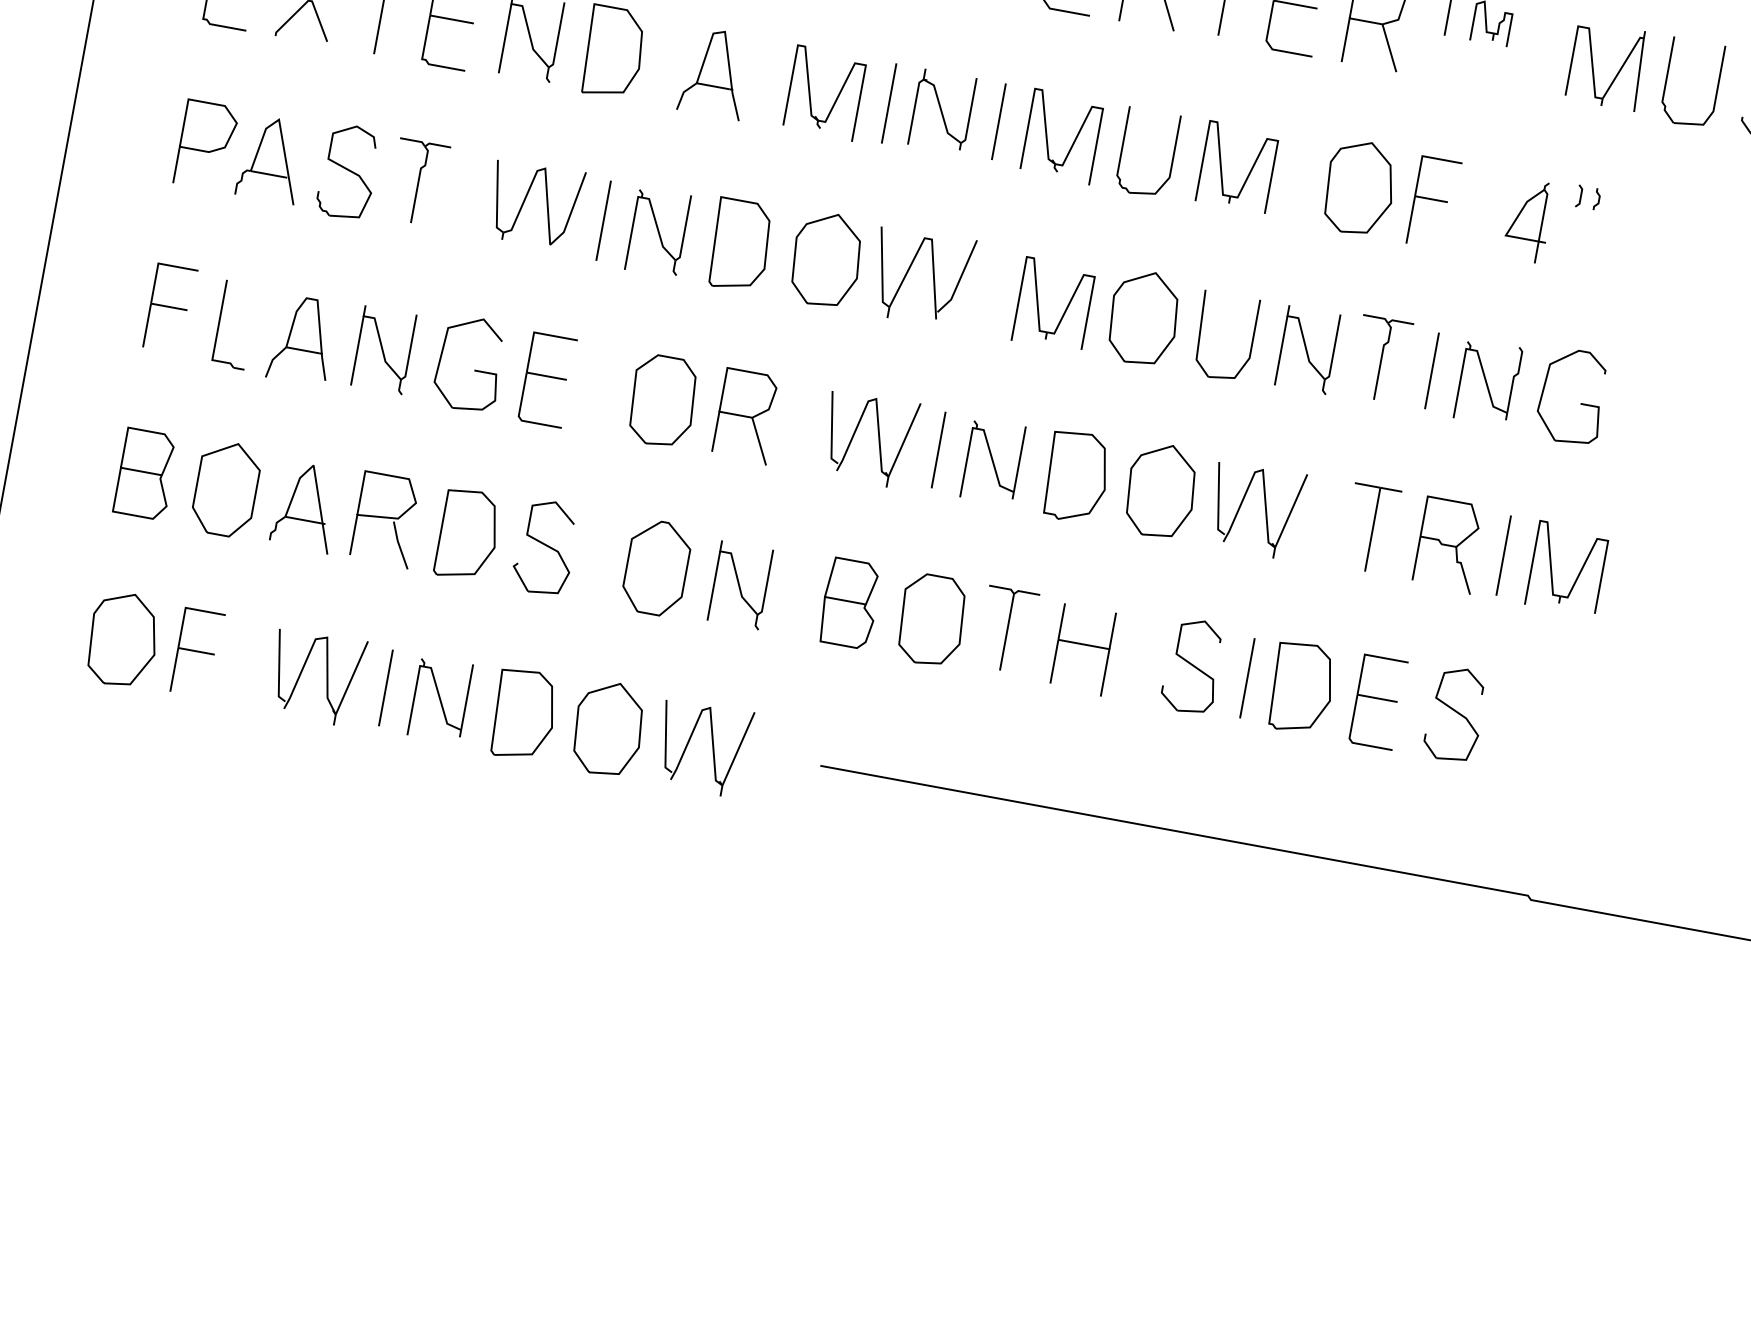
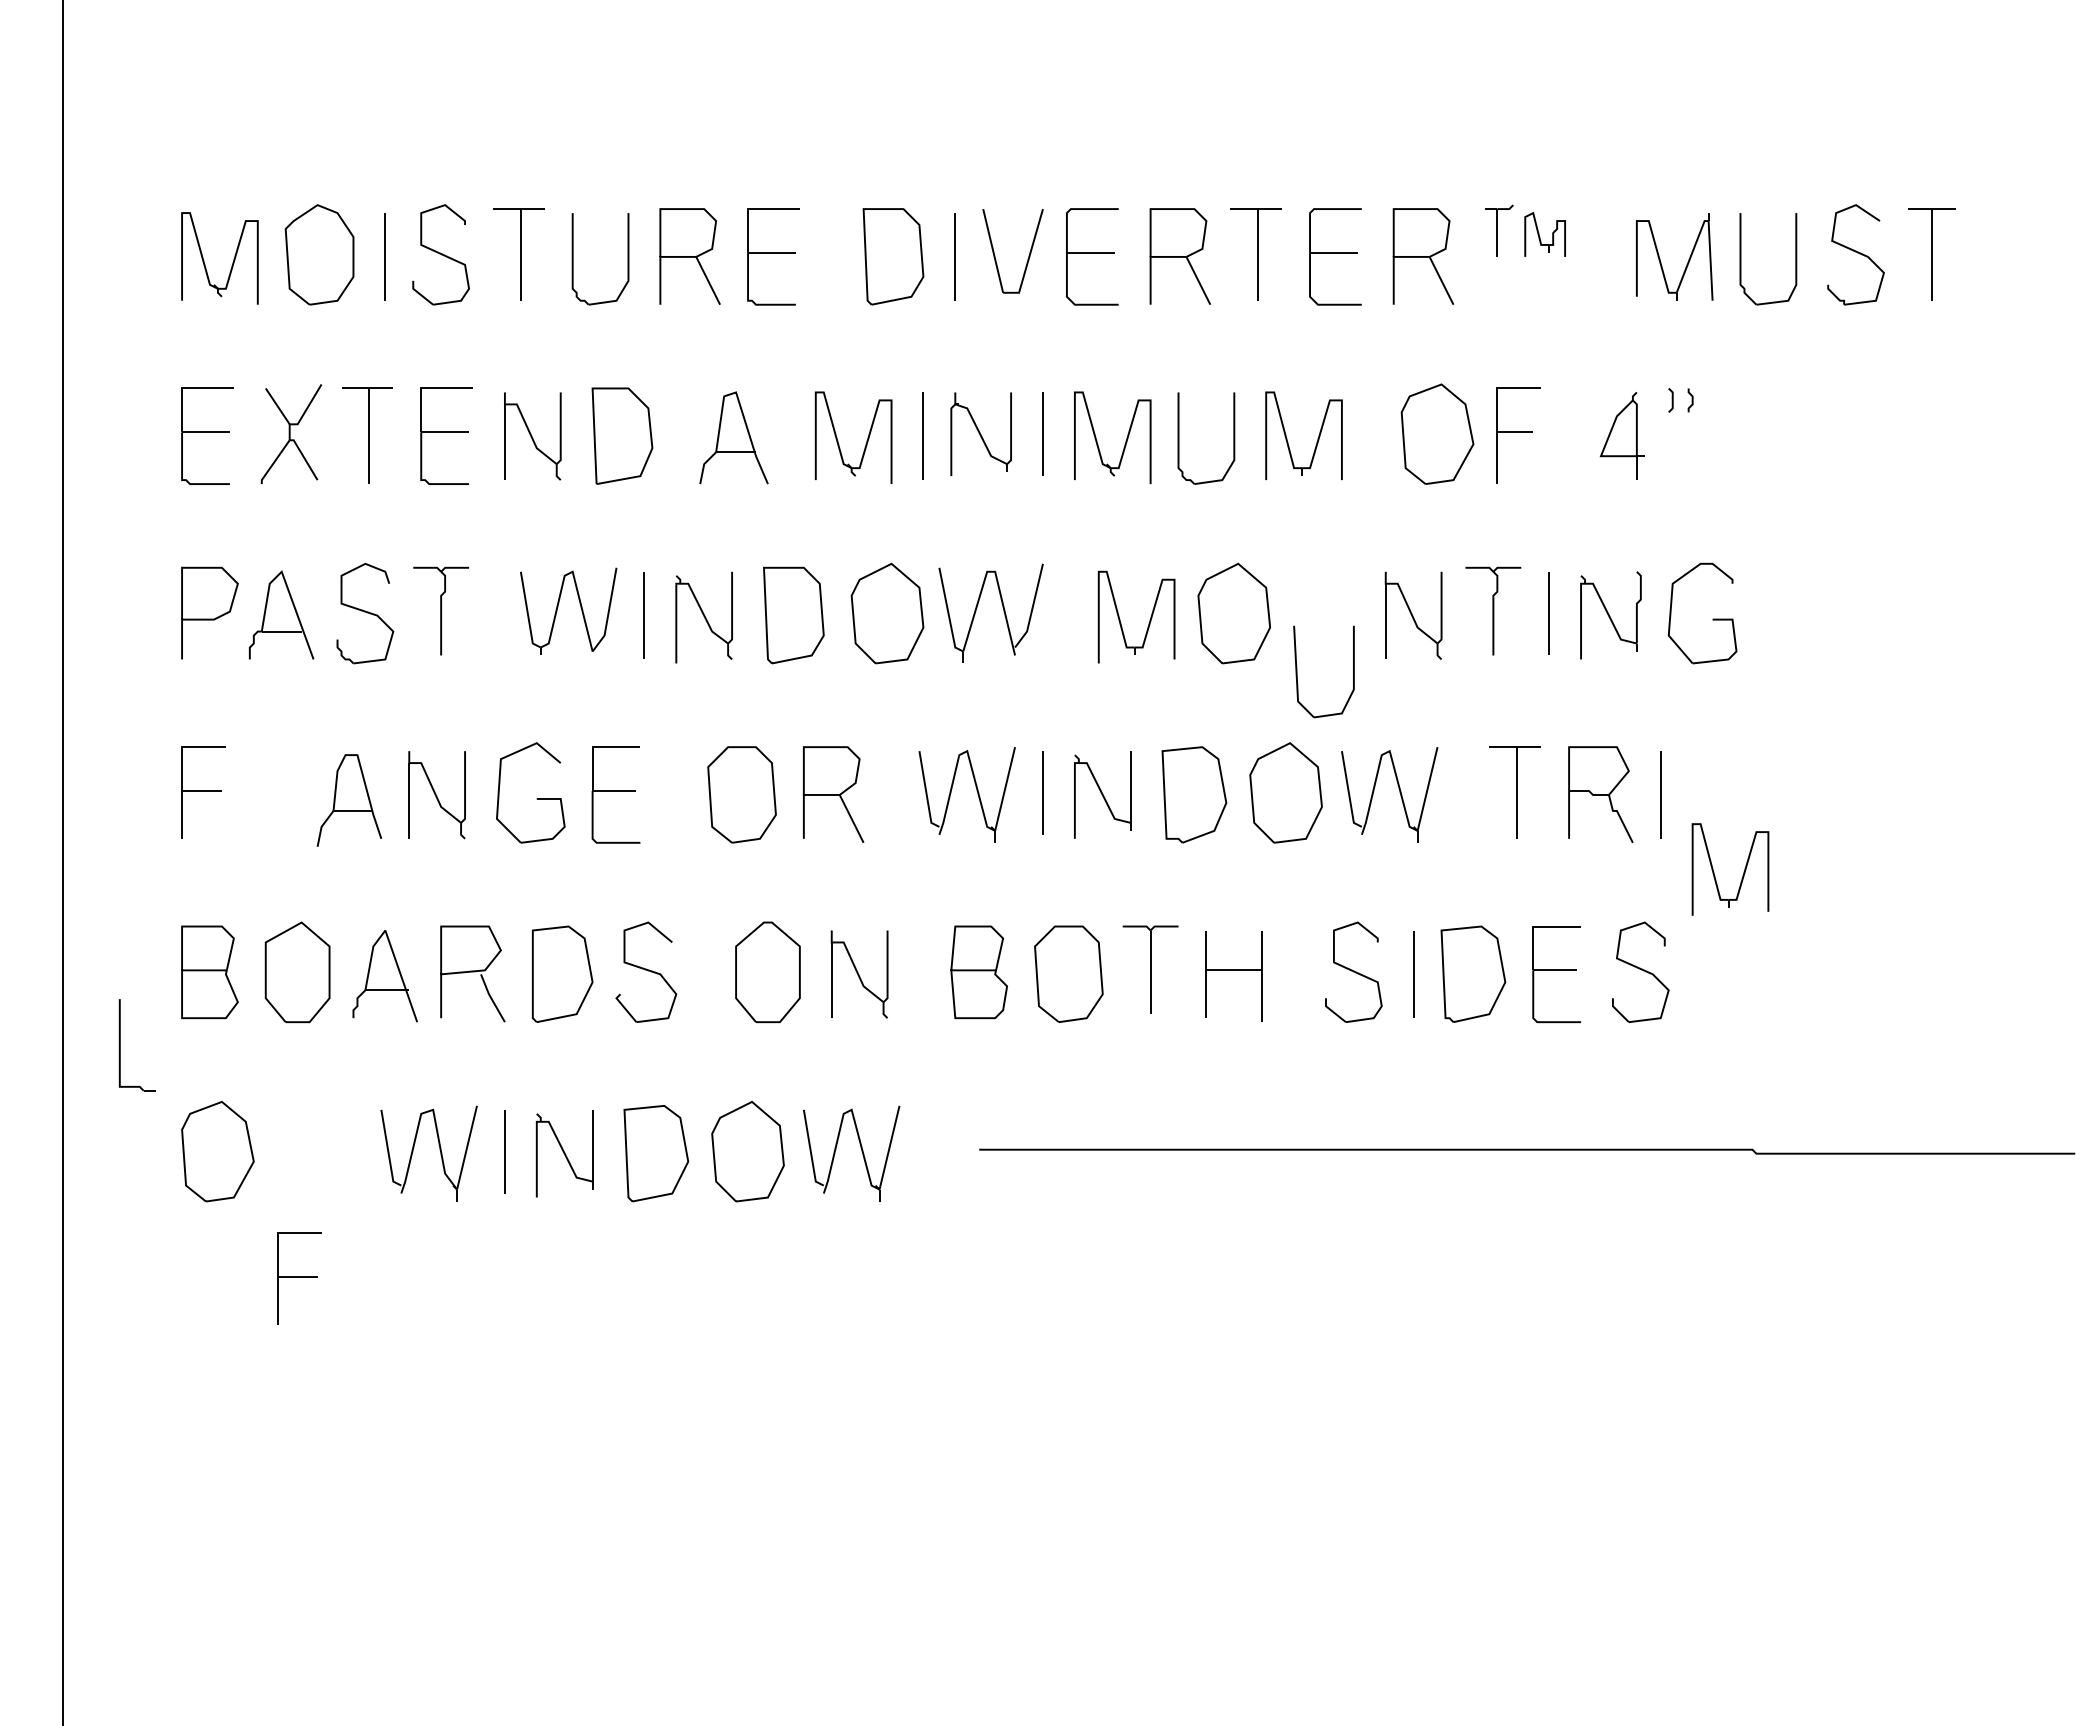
part: (219, 322) -> (120, 1045), moved
part: (1201, 332) -> (1297, 671), moved
part: (1578, 572) -> (1743, 871), moved
part: (197, 653) -> (299, 1278), moved

